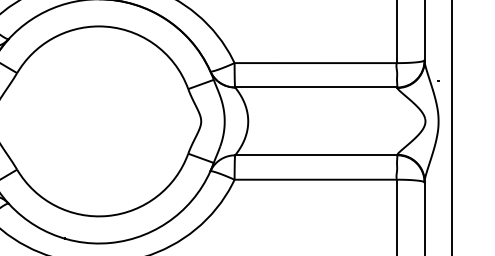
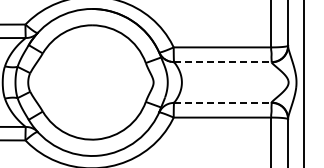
line: (315, 88) -> (222, 62), solid -> dashed
line: (315, 154) -> (222, 102), solid -> dashed

